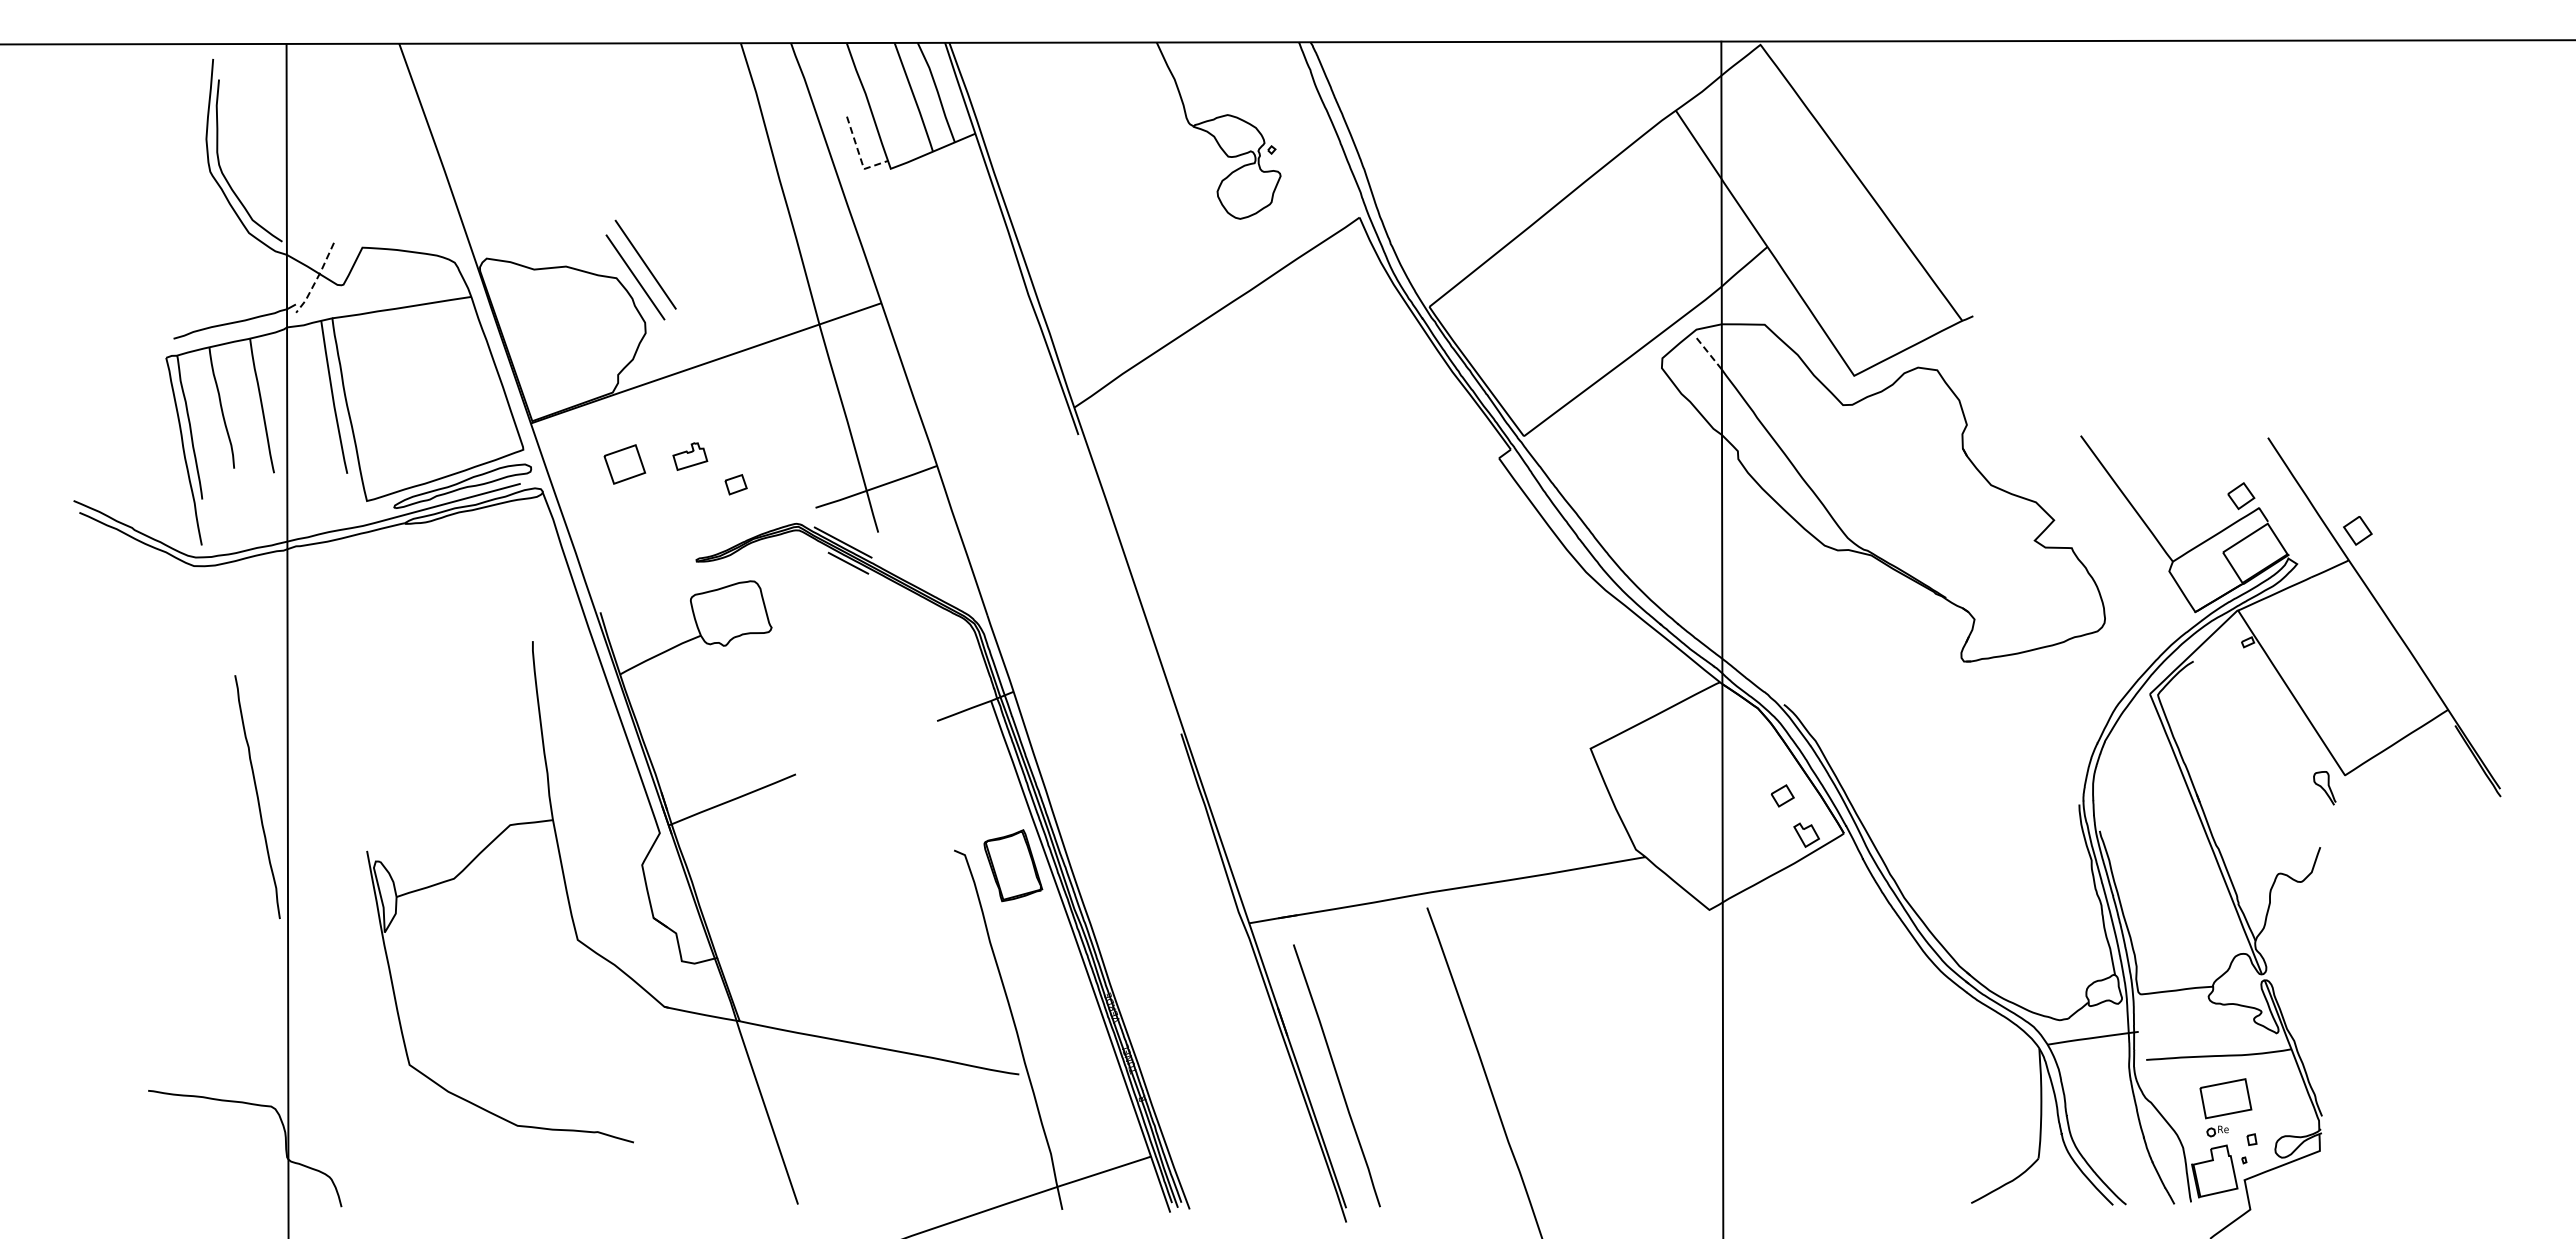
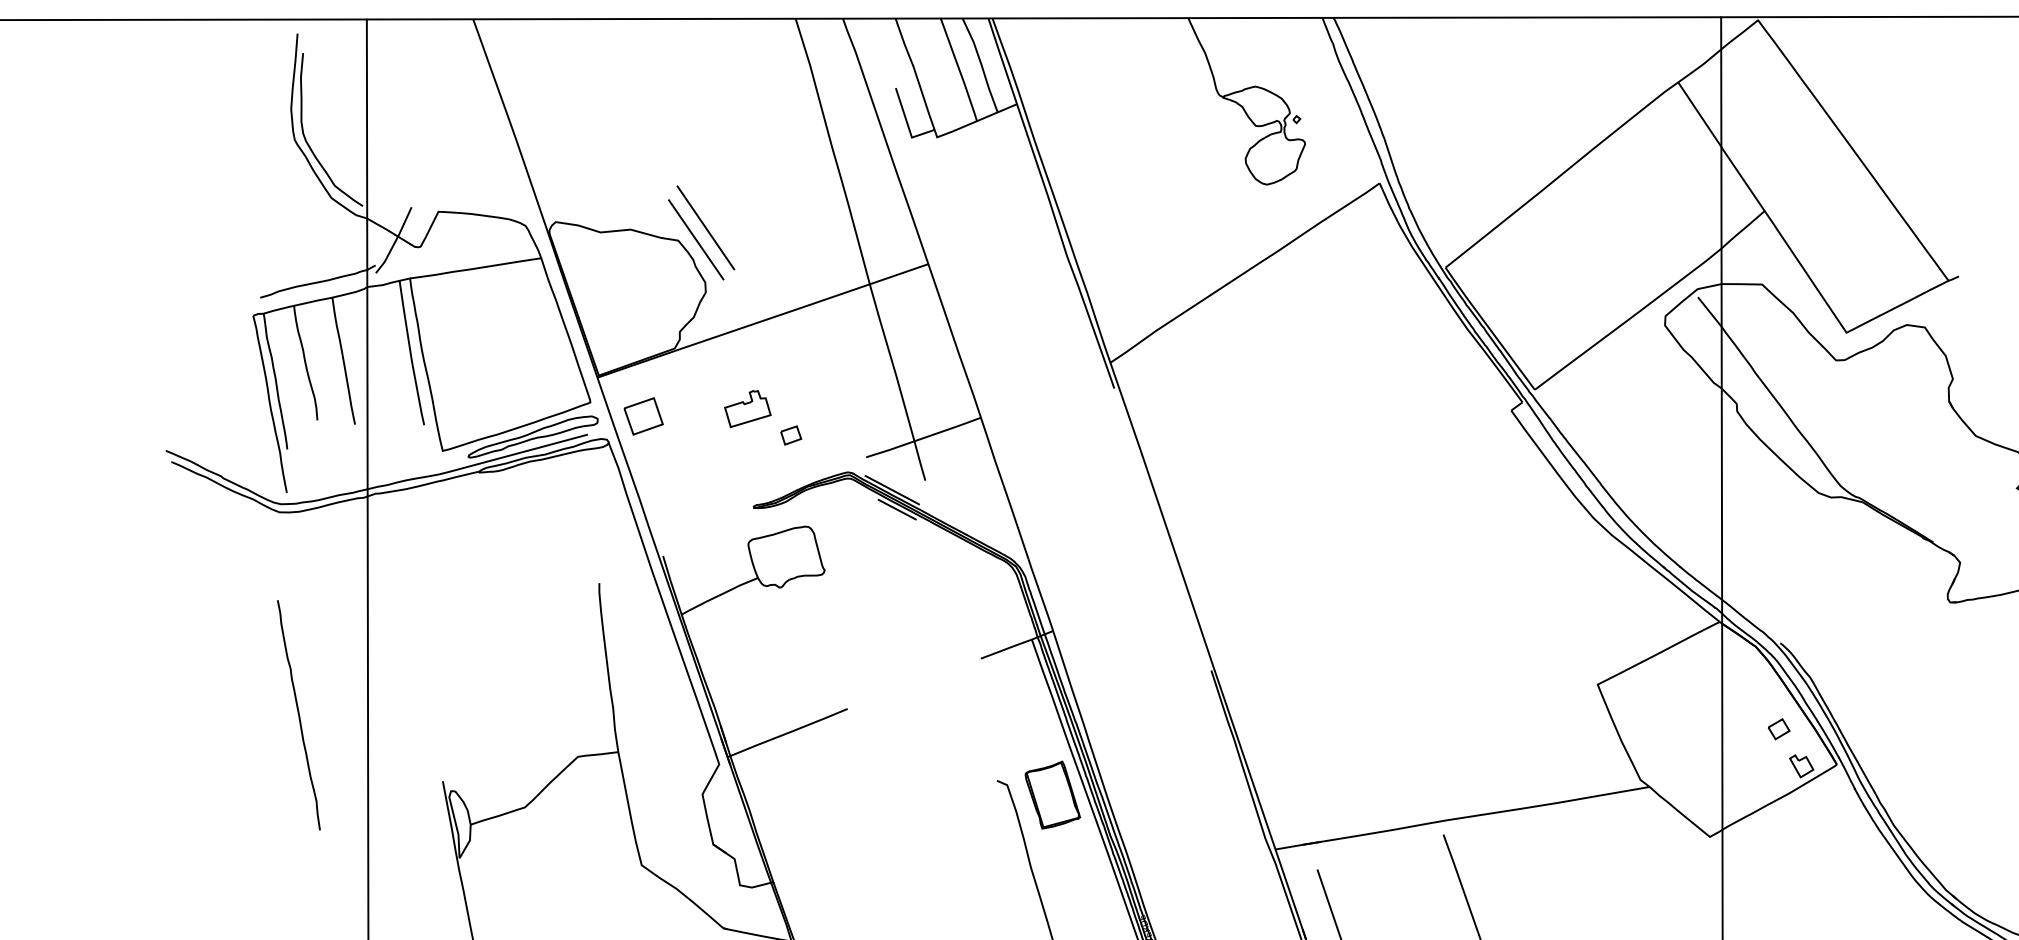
line: (859, 156) -> (907, 125), dashed -> solid
line: (316, 279) -> (395, 241), dashed -> solid
line: (1709, 354) -> (1709, 312), dashed -> solid
part: (690, 456) -> (748, 408), size x1.43
part: (624, 464) -> (643, 416), moved
curve: (257, 797) -> (298, 715), moved

